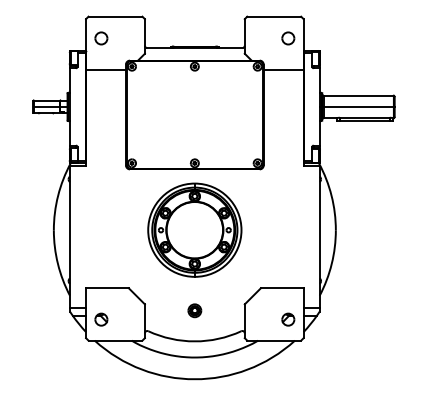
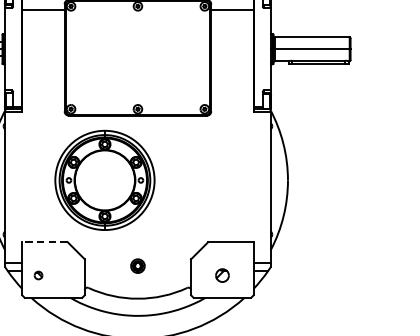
part: (194, 229) -> (104, 179), moved
line: (106, 288) -> (43, 242), solid -> dashed
part: (101, 319) -> (38, 275), size x0.6
part: (288, 319) -> (222, 275), moved

